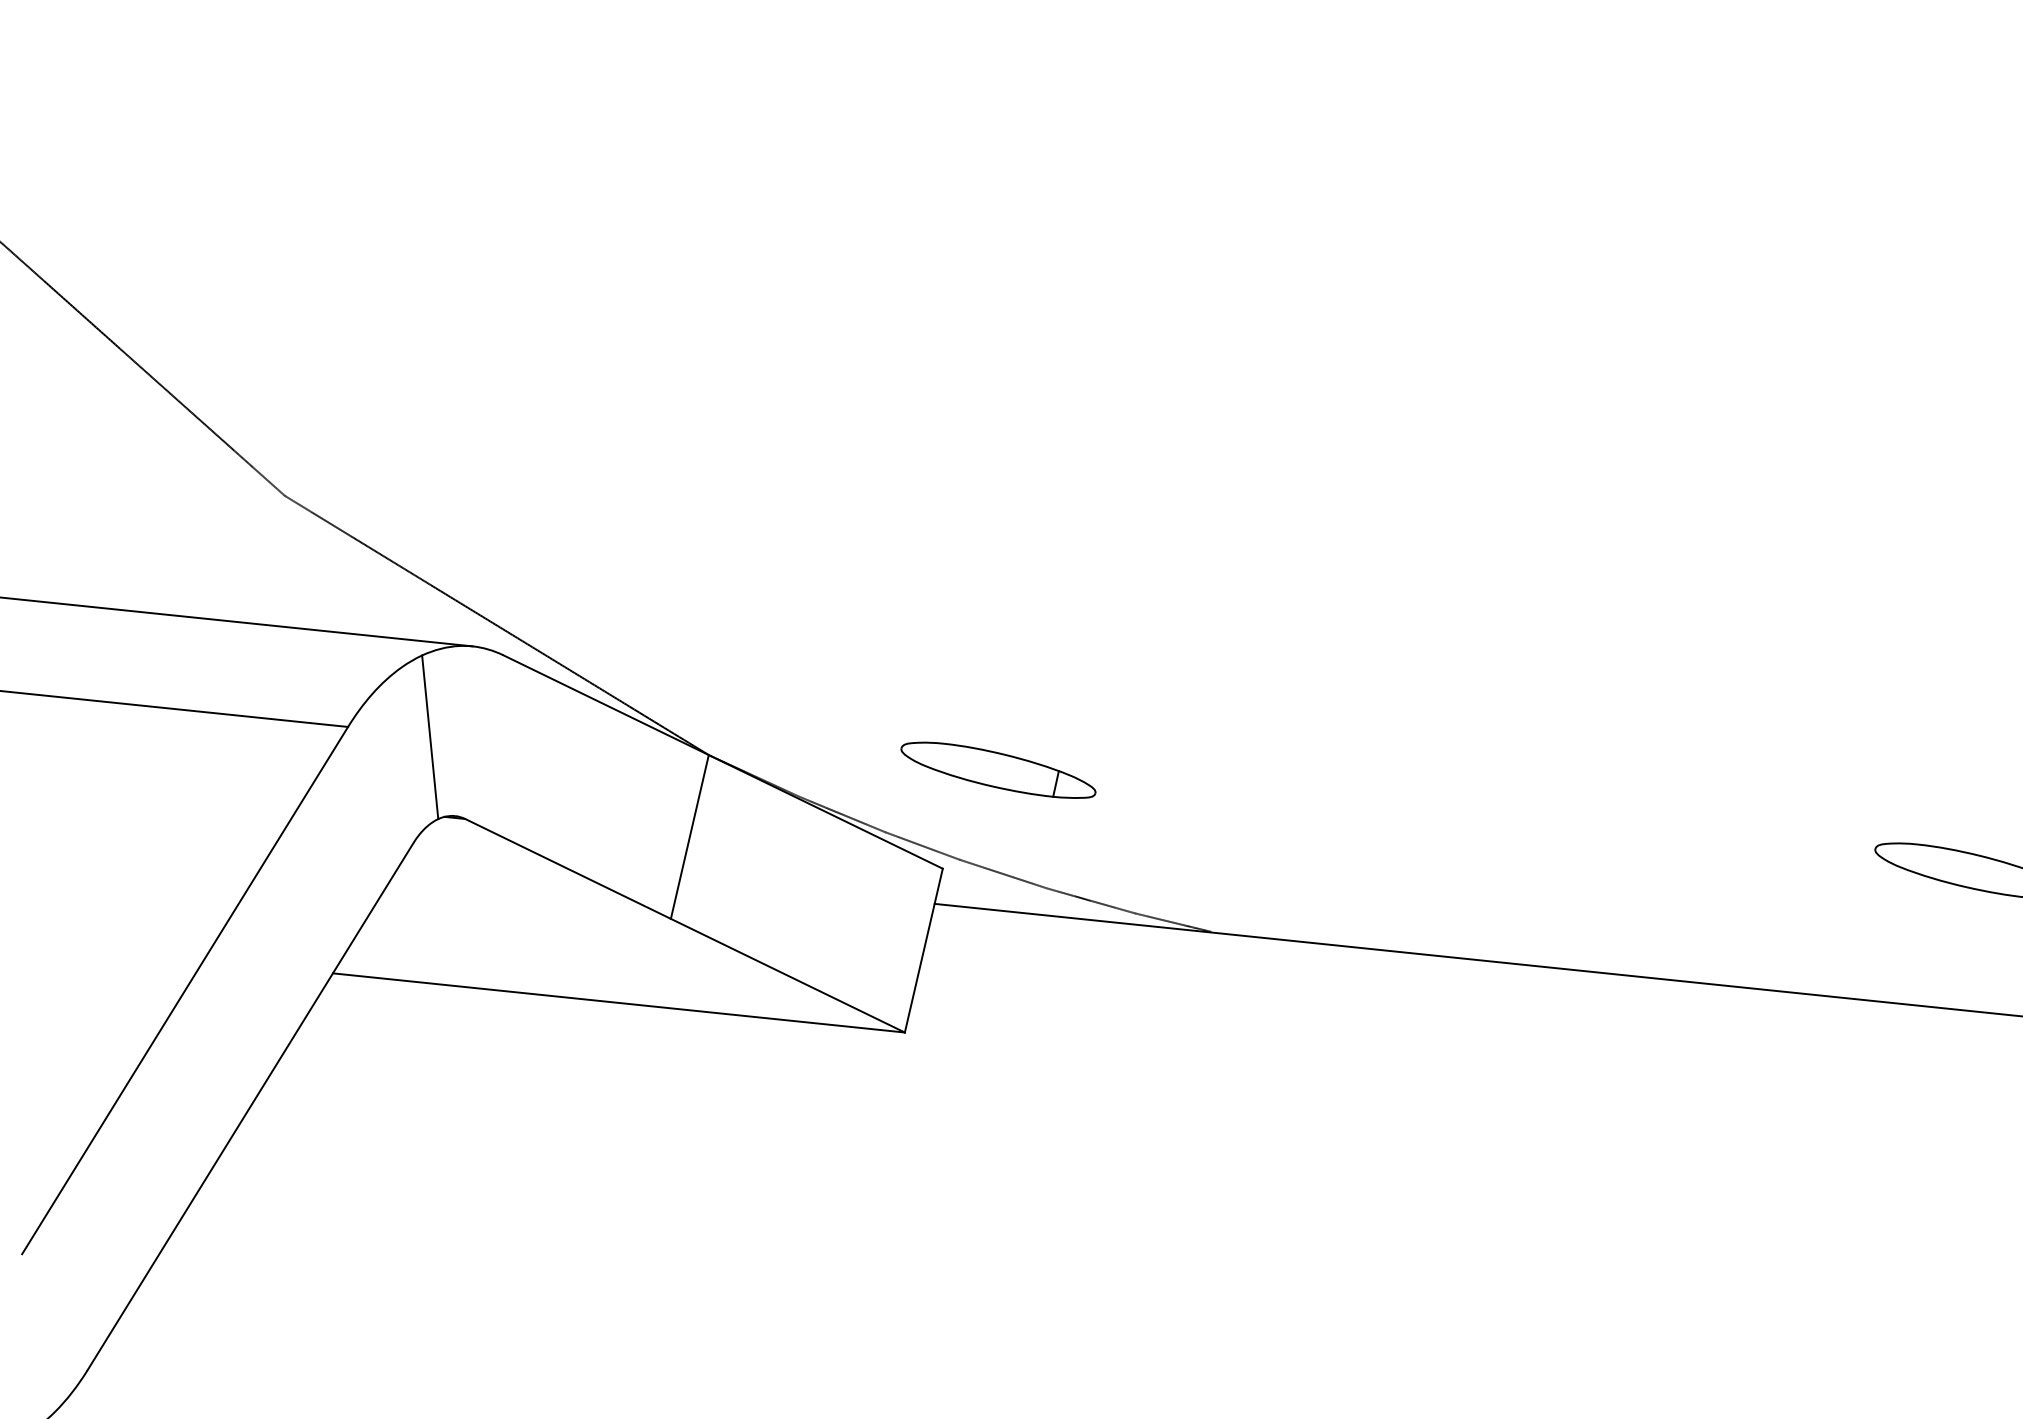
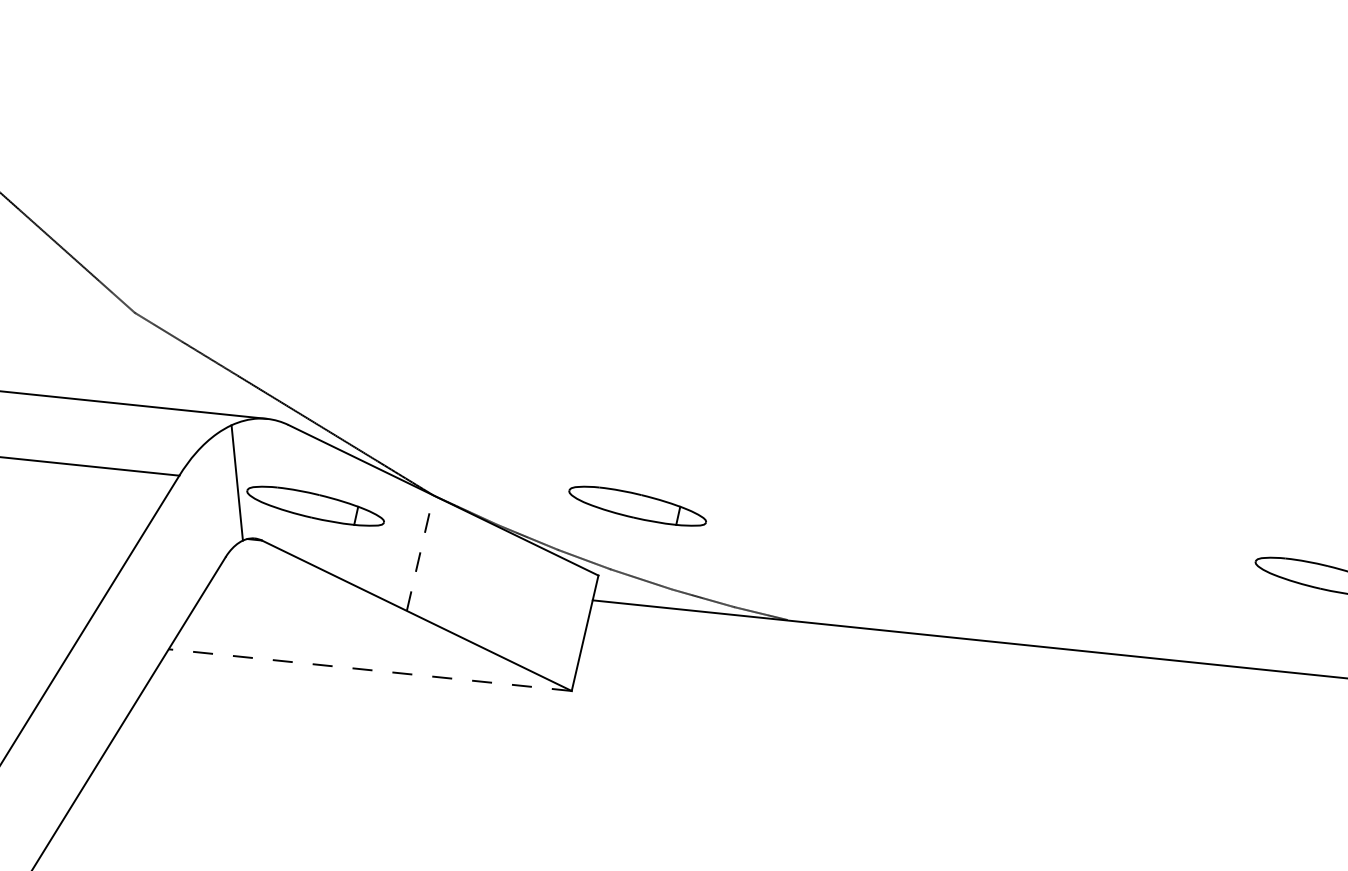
part: (541, 769) -> (315, 505), added
line: (689, 836) -> (419, 552), solid -> dashed
line: (618, 1002) -> (369, 669), solid -> dashed

